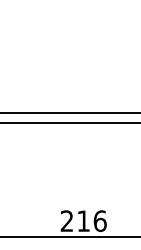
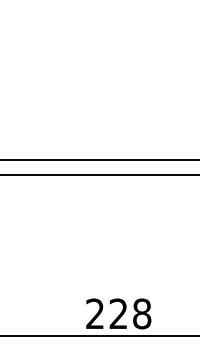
text: (91, 220) -> (129, 312), 216 -> 228

